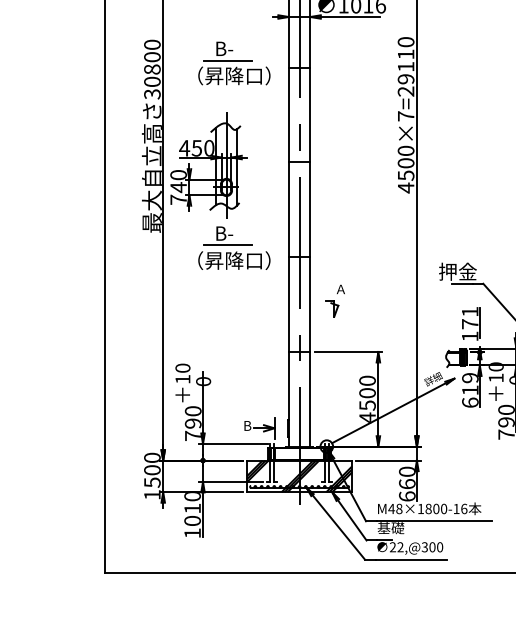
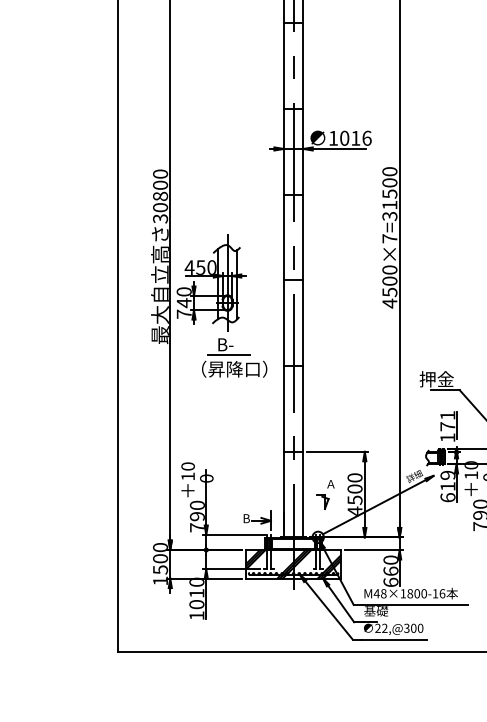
part: (234, 62) -> (234, 190), removed
text: (405, 72) -> (389, 199), 4500×7=29110 -> 4500×7=31500
part: (334, 300) -> (325, 494), moved

